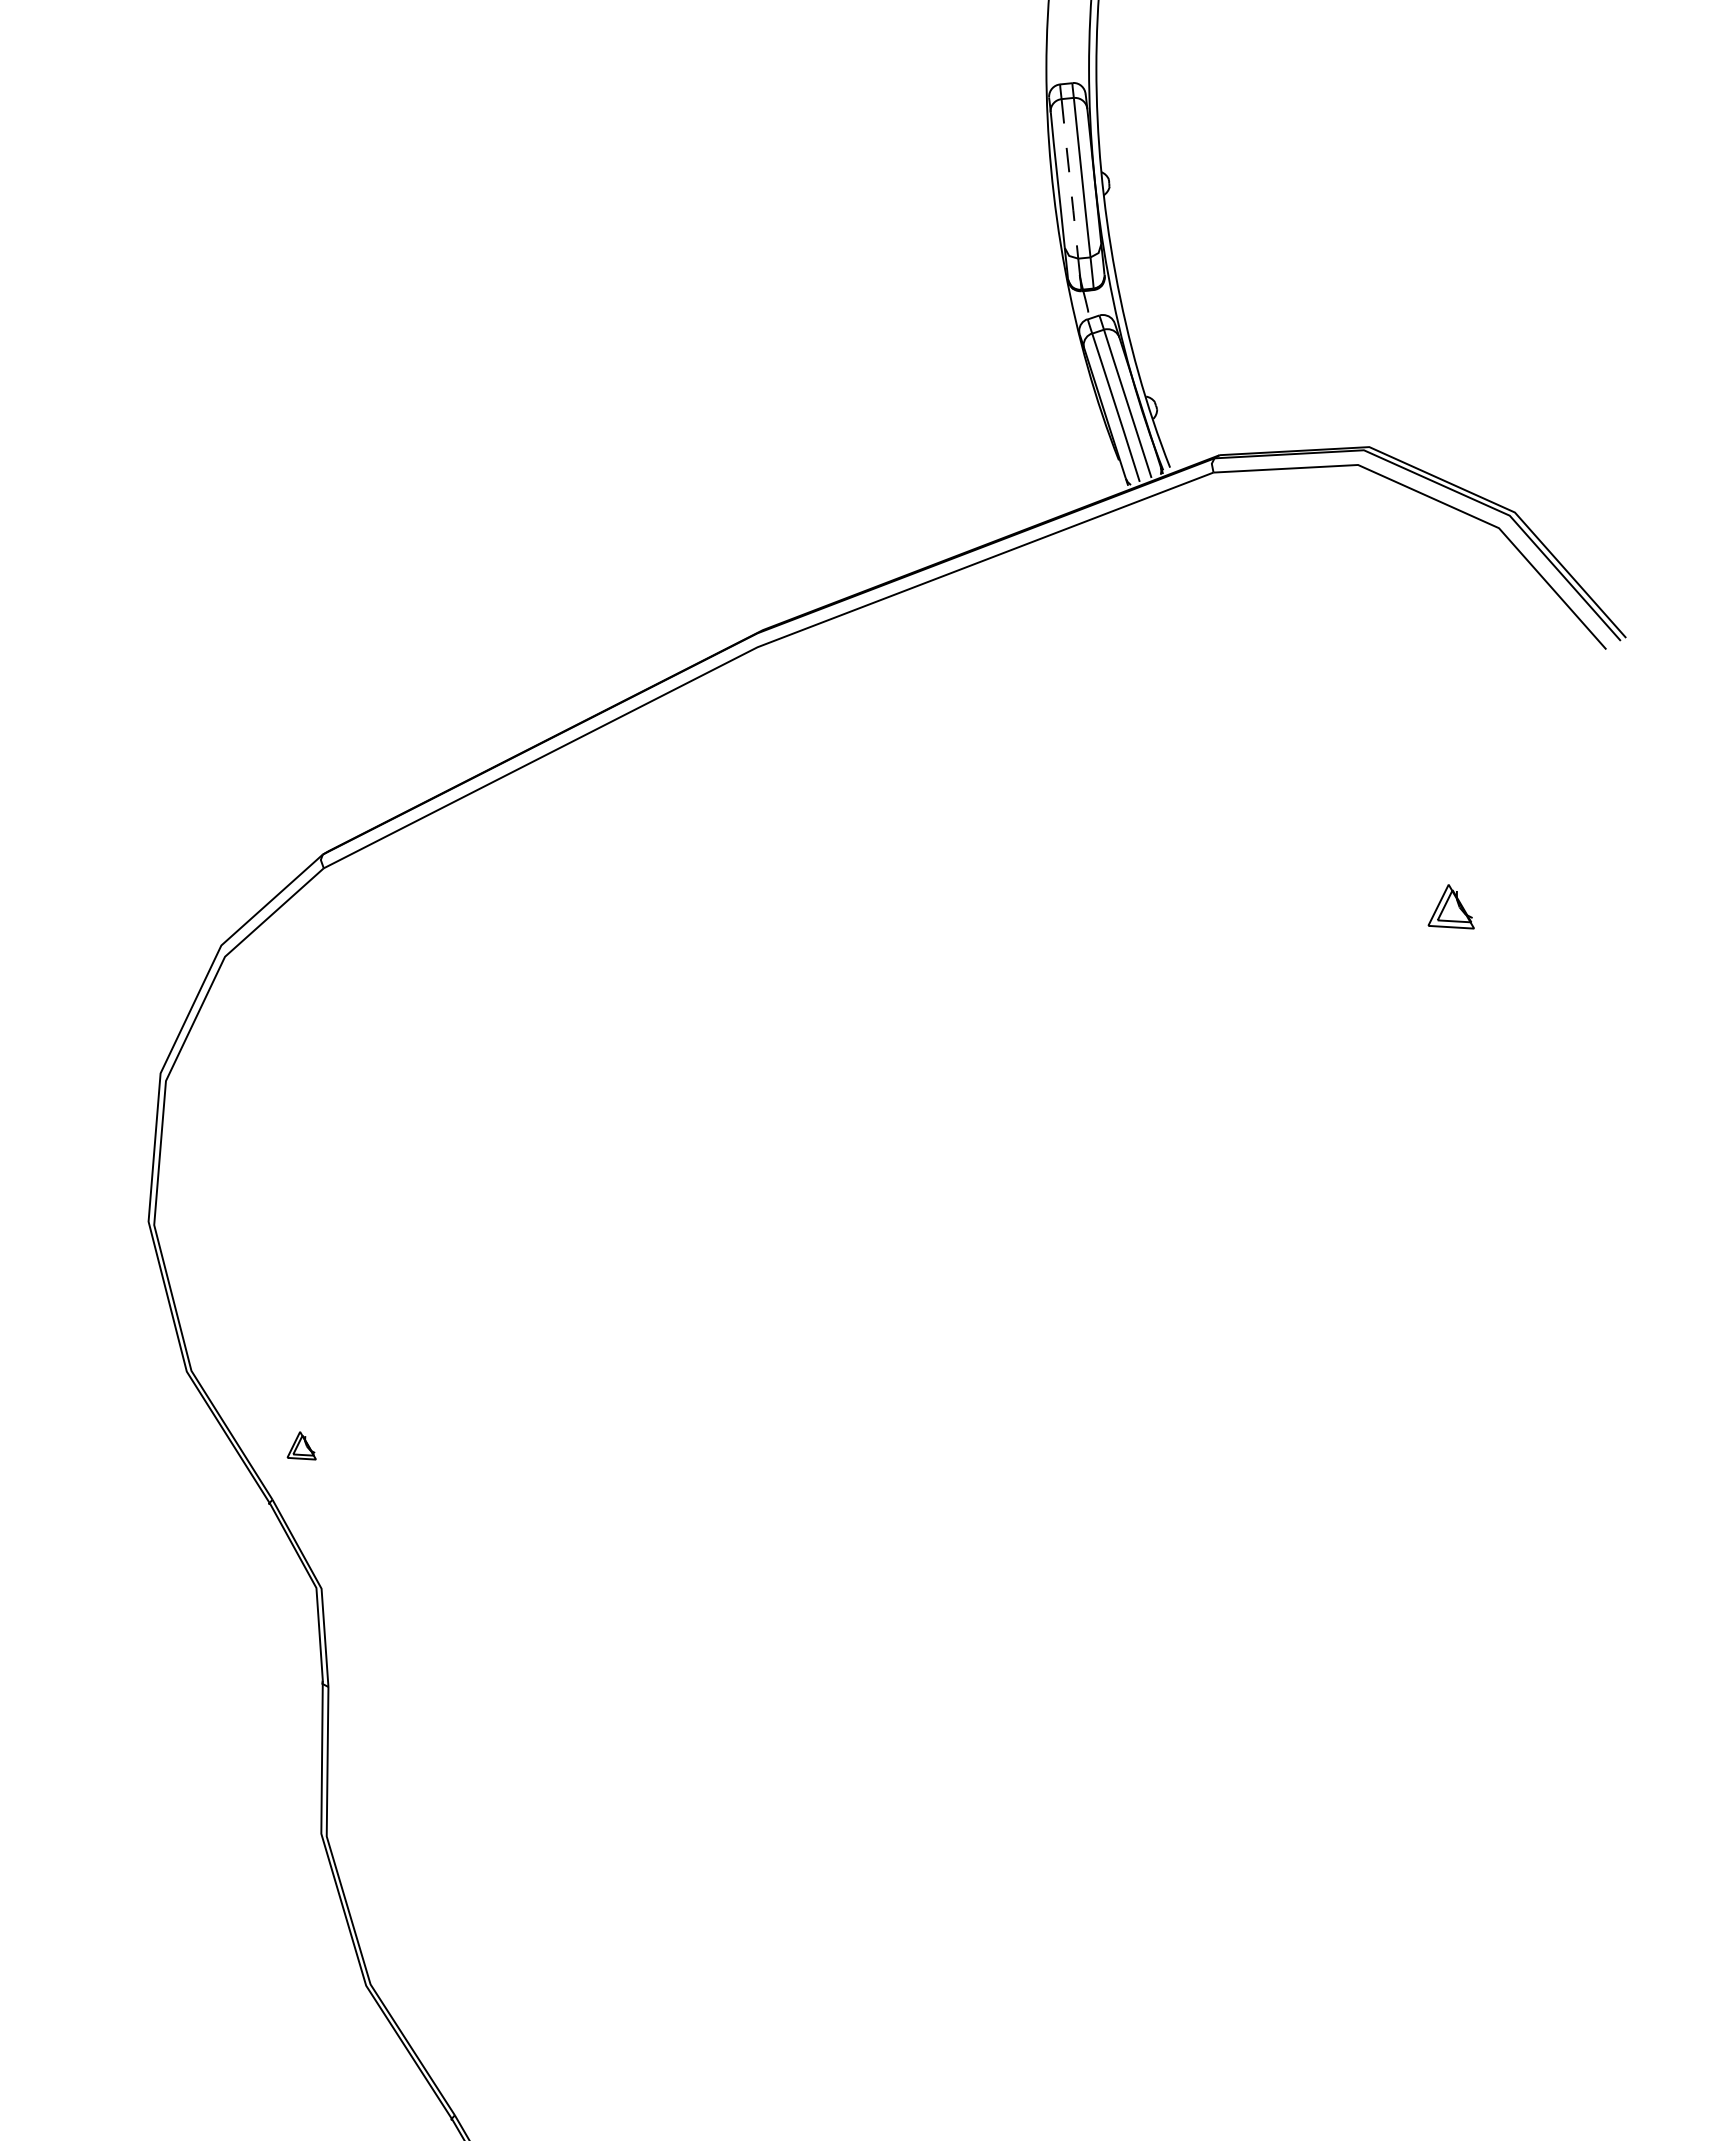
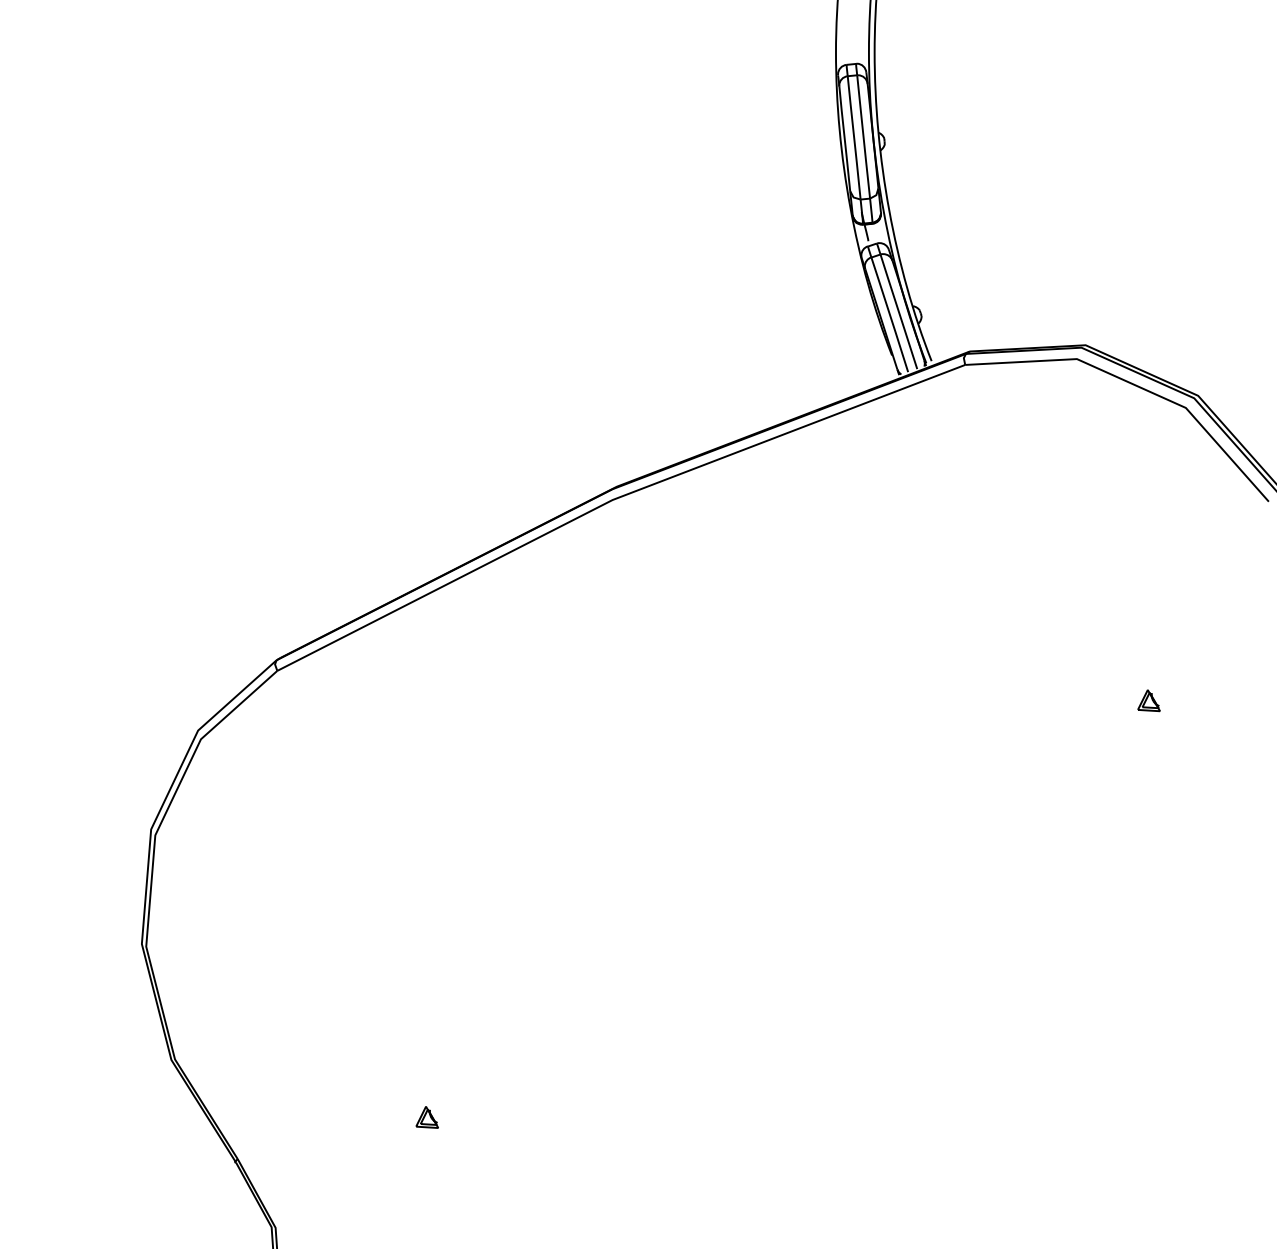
line: (1070, 179) -> (854, 138), dashed -> solid
part: (1451, 906) -> (1149, 700), size x0.62
part: (301, 1445) -> (427, 1117), moved

